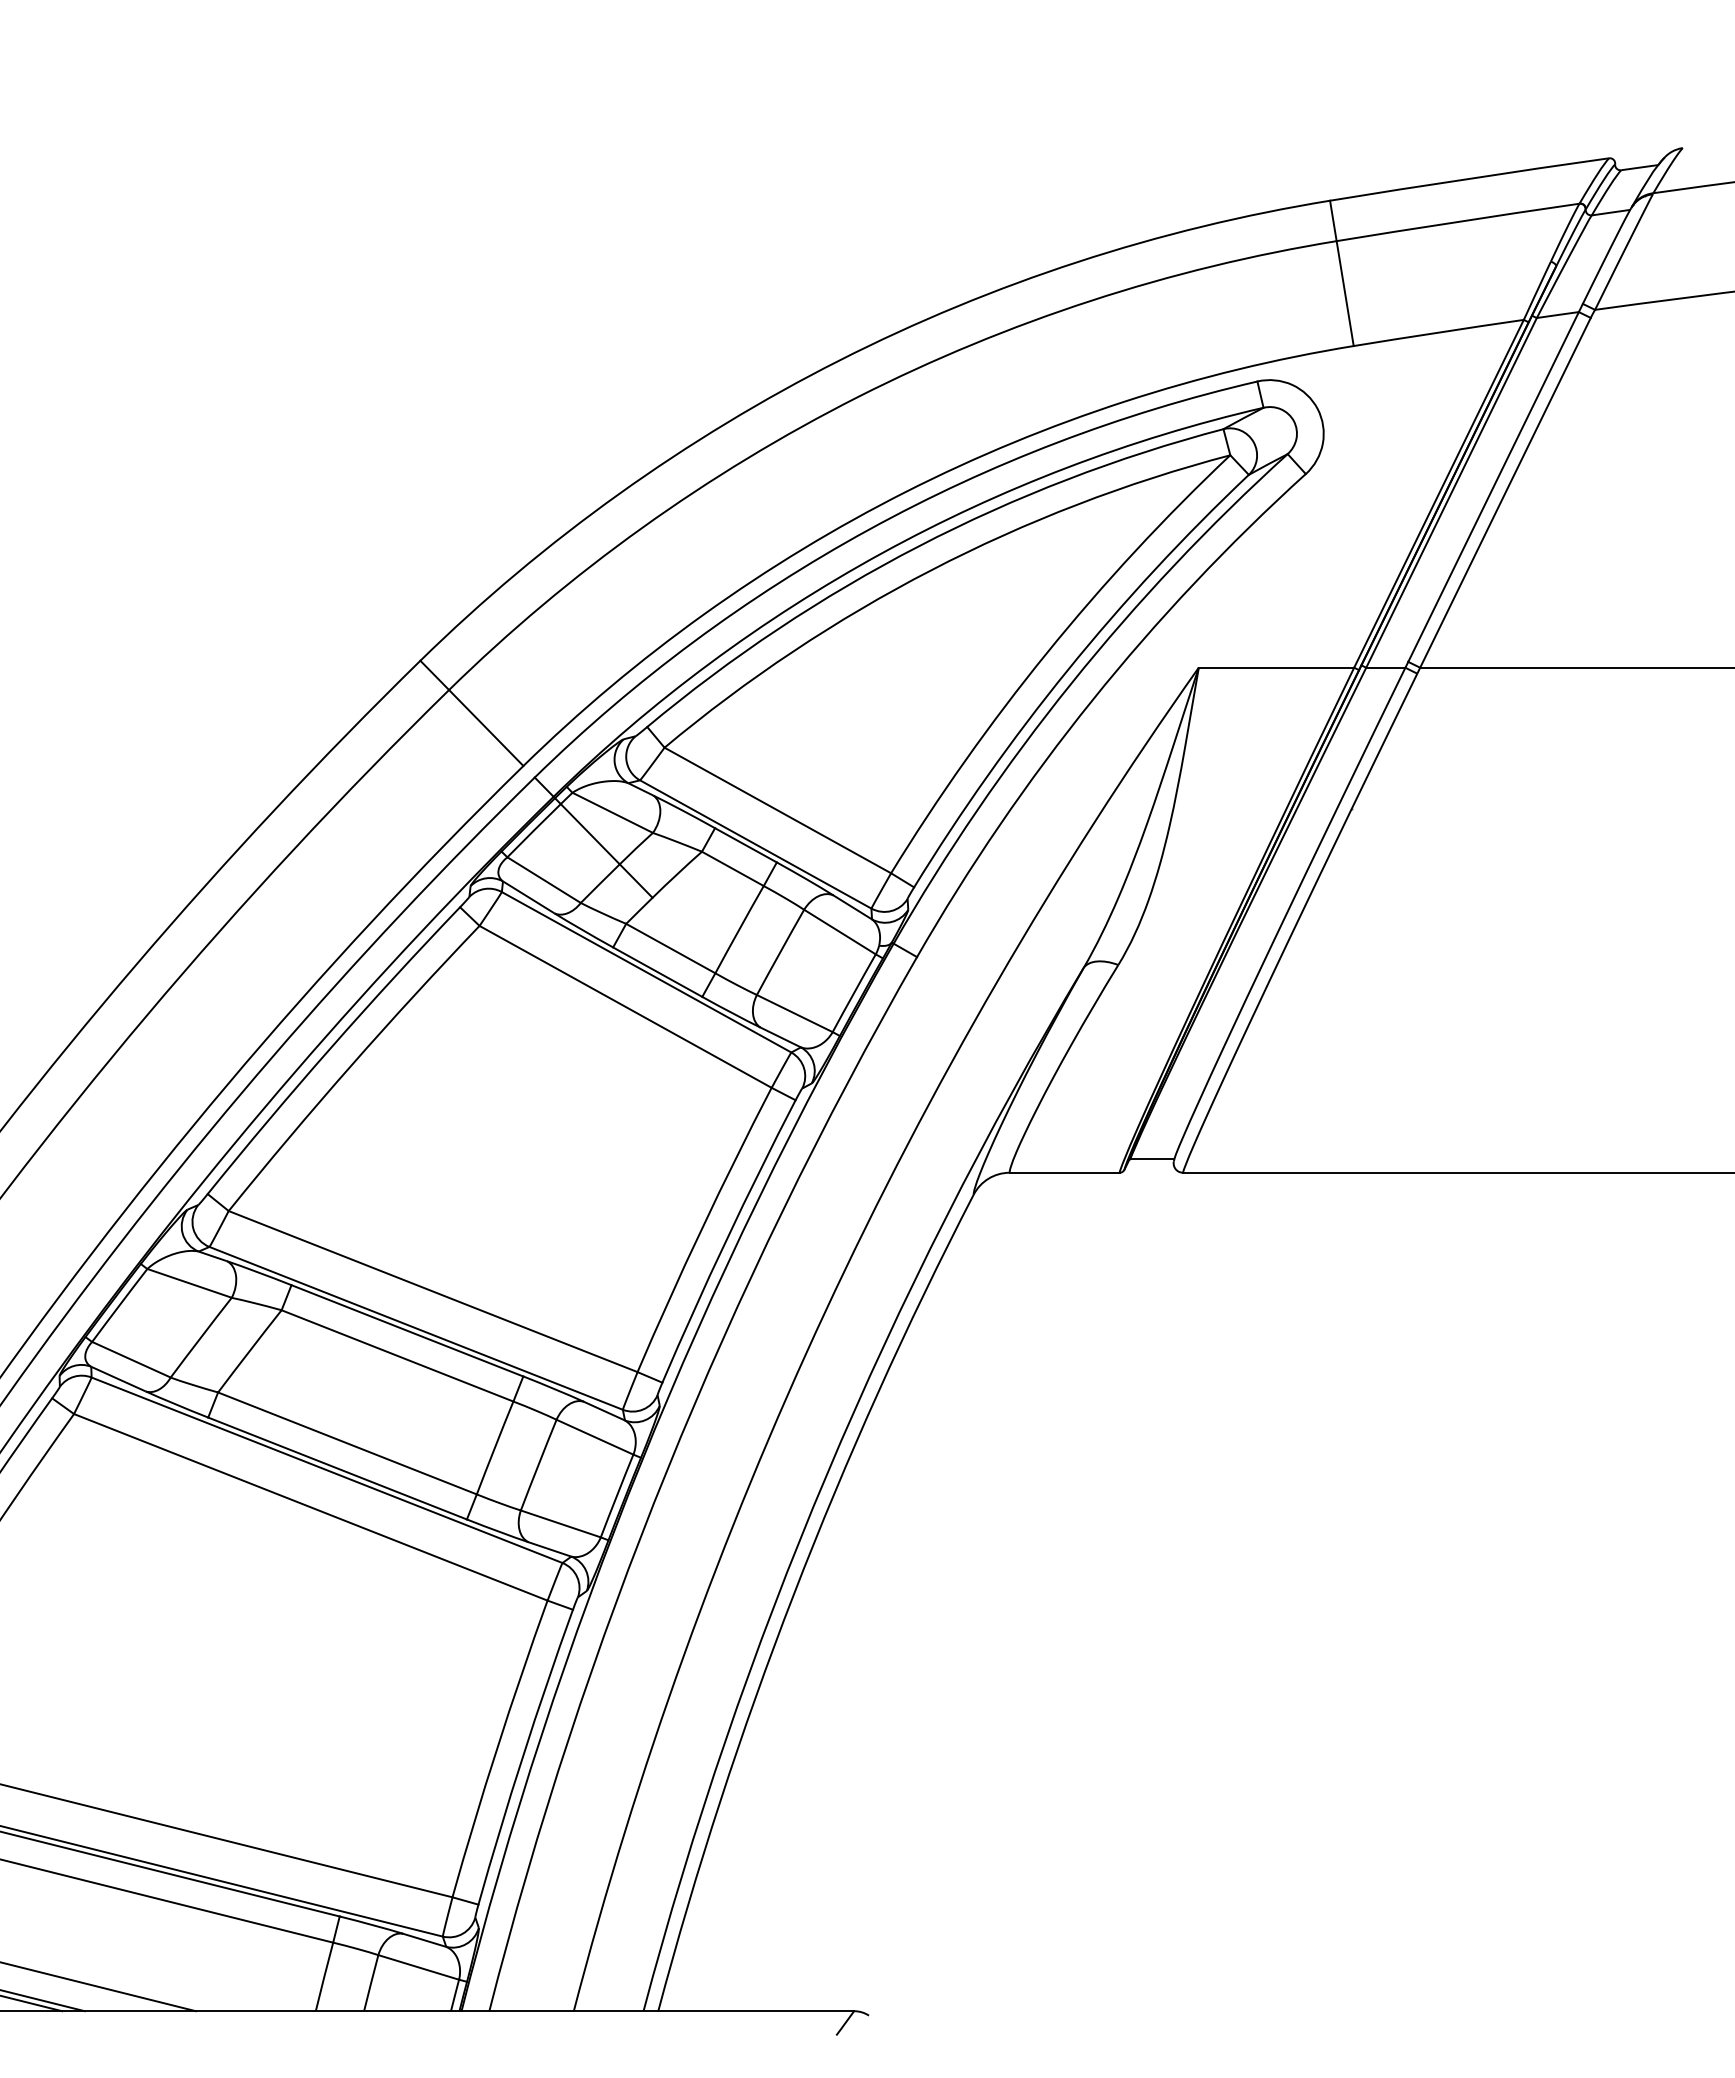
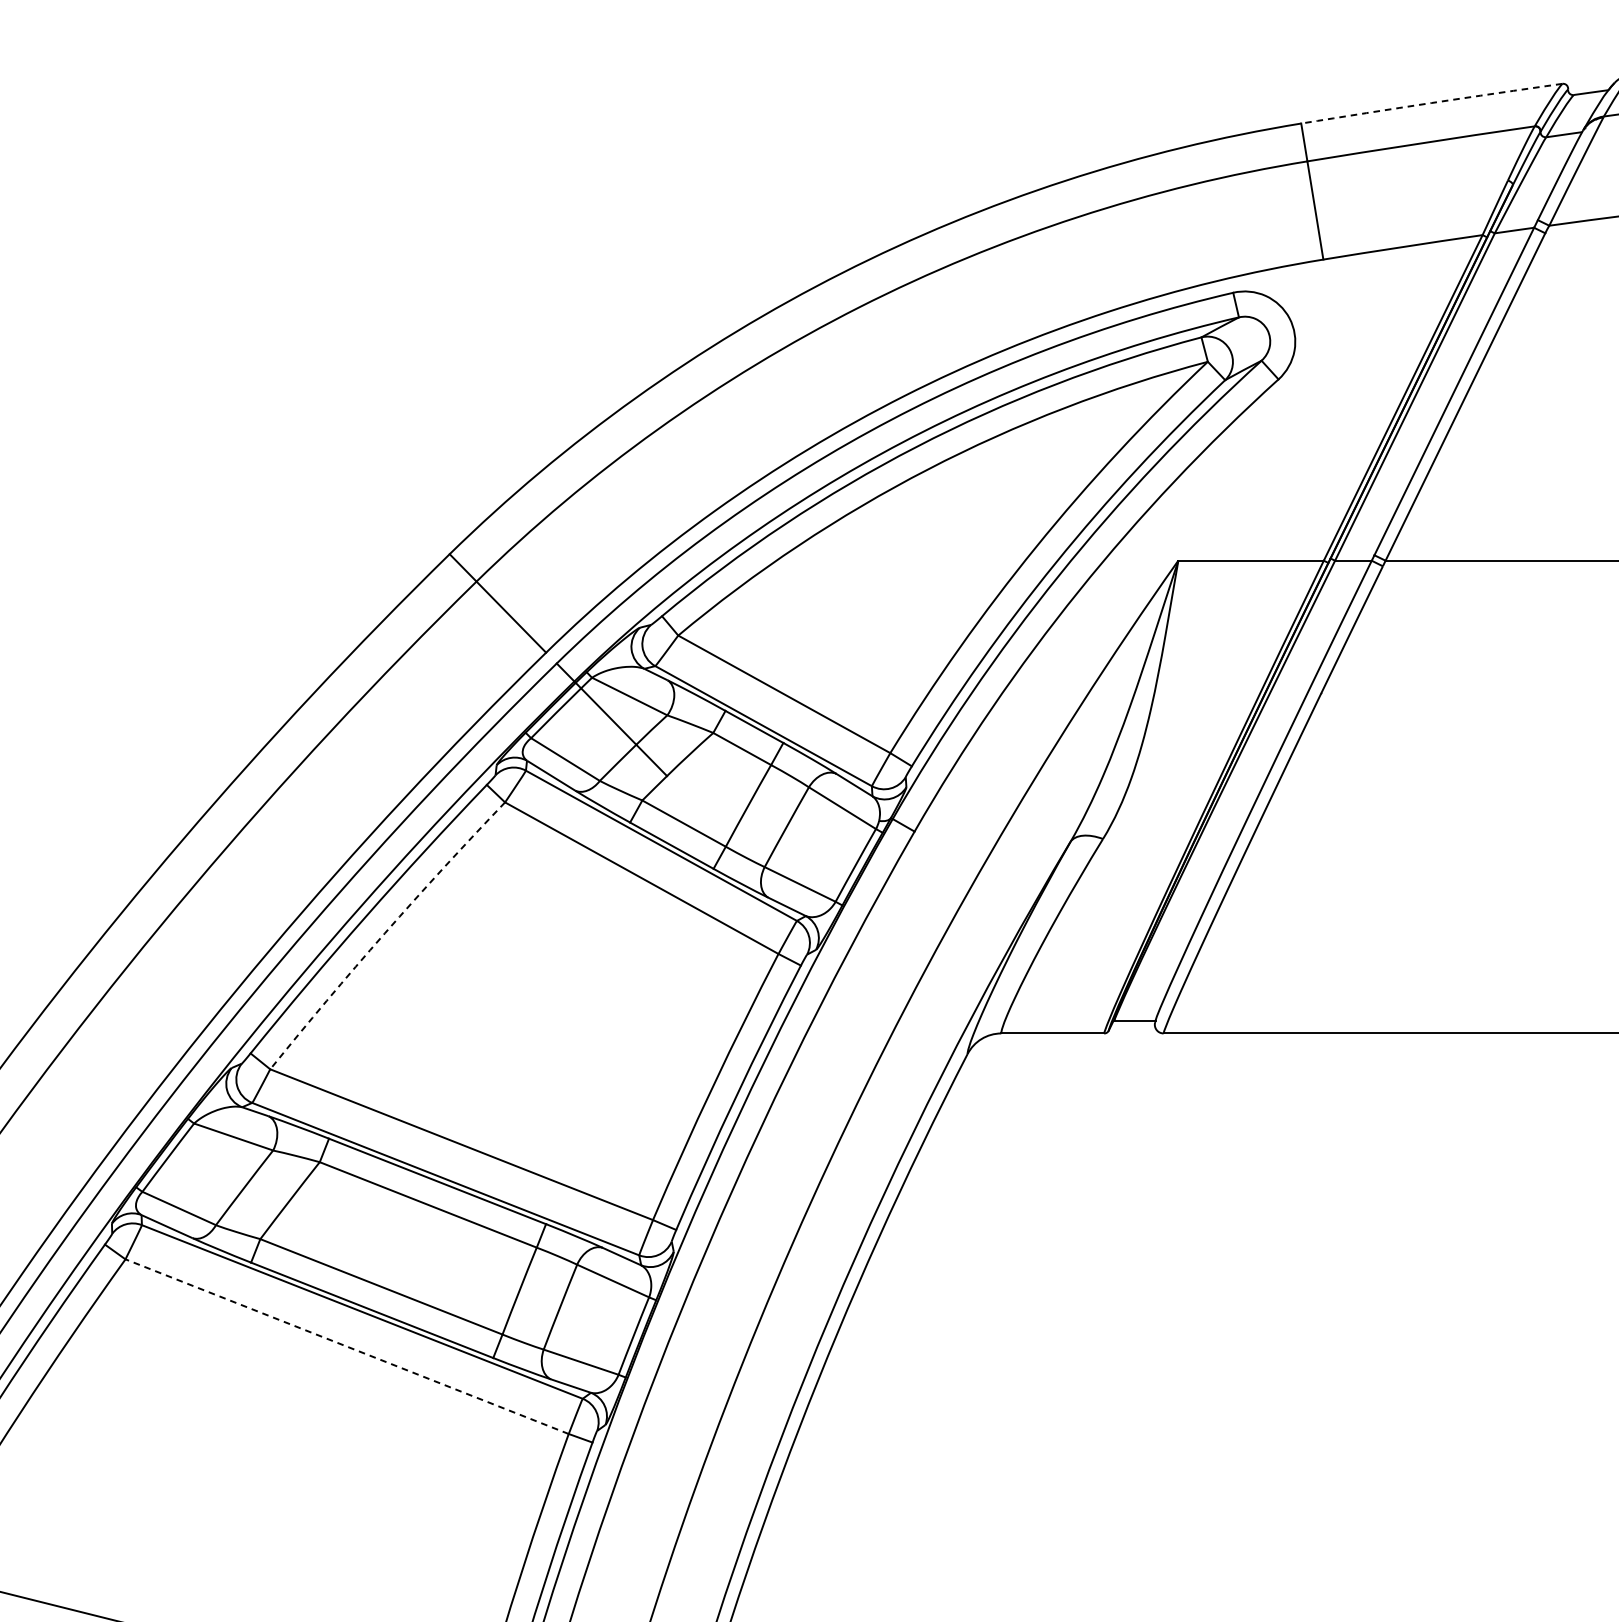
arc: (1469, 178) -> (1431, 102), solid -> dashed
arc: (351, 1065) -> (385, 933), solid -> dashed
line: (310, 1507) -> (346, 1346), solid -> dashed

